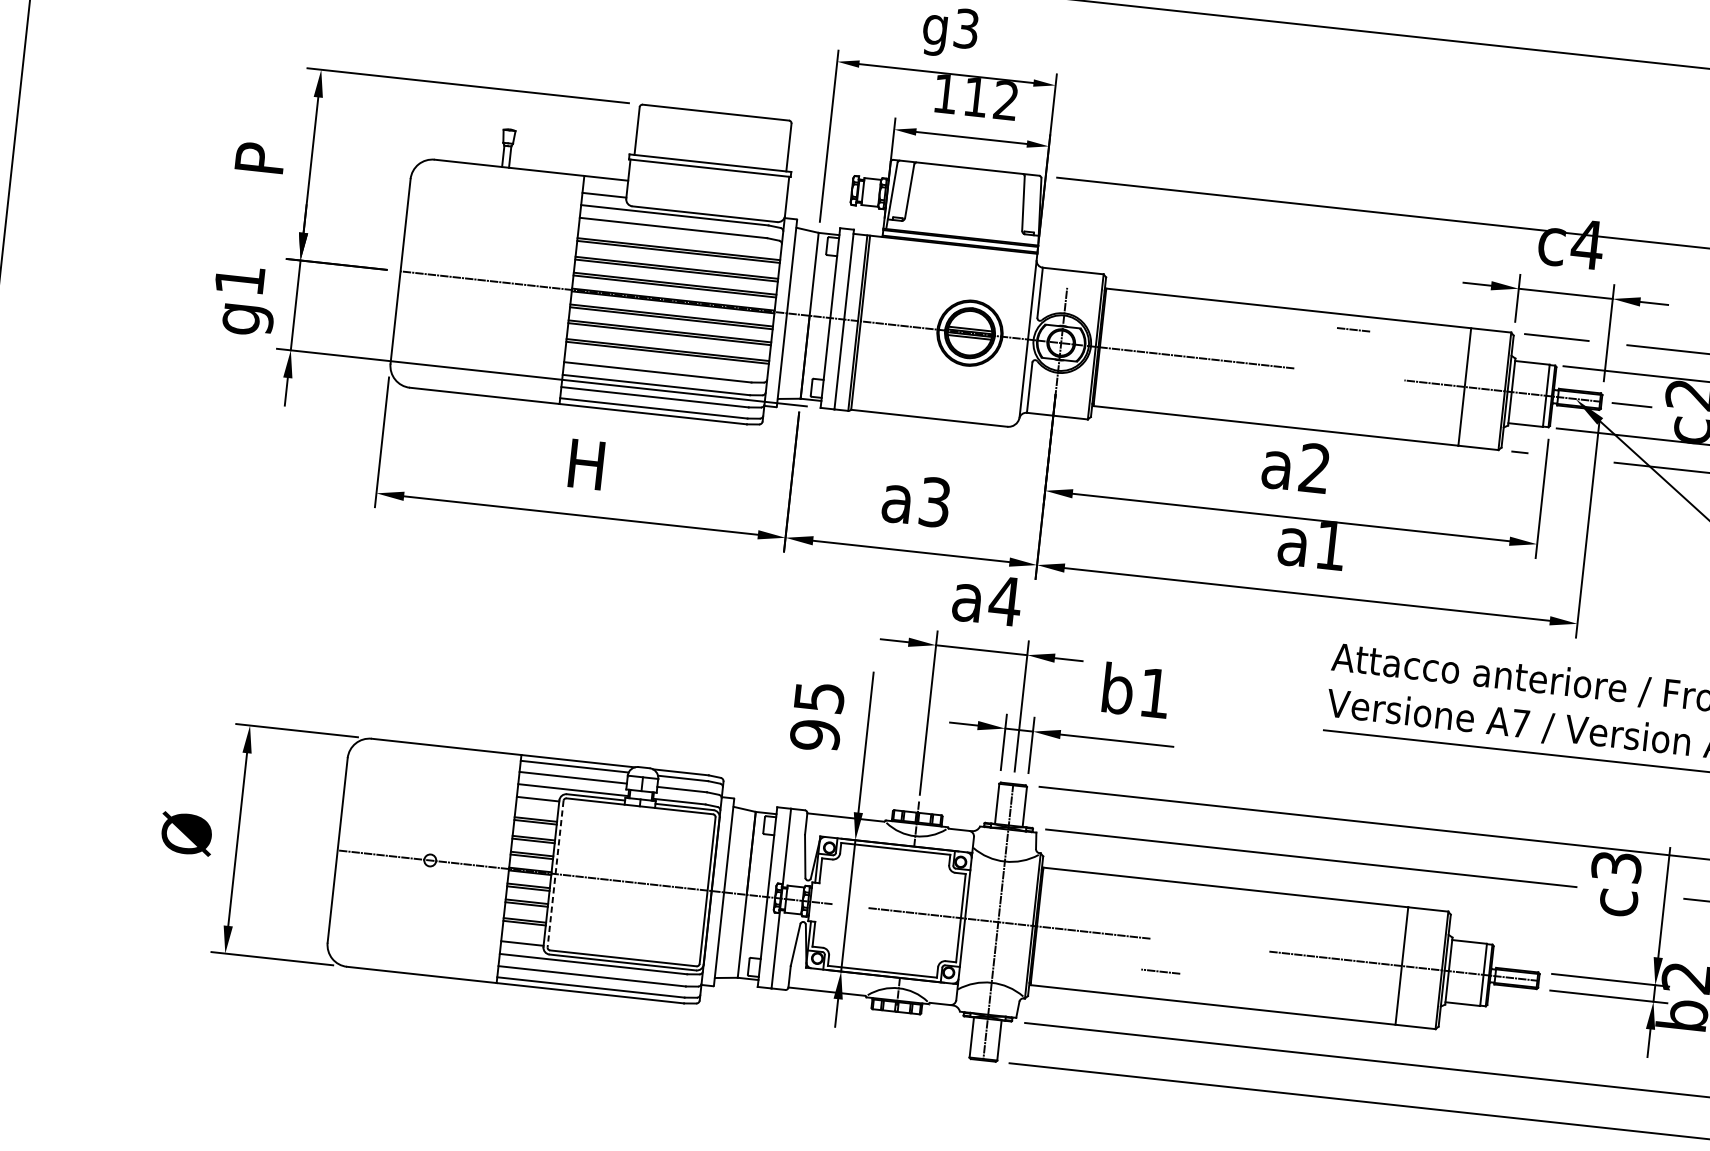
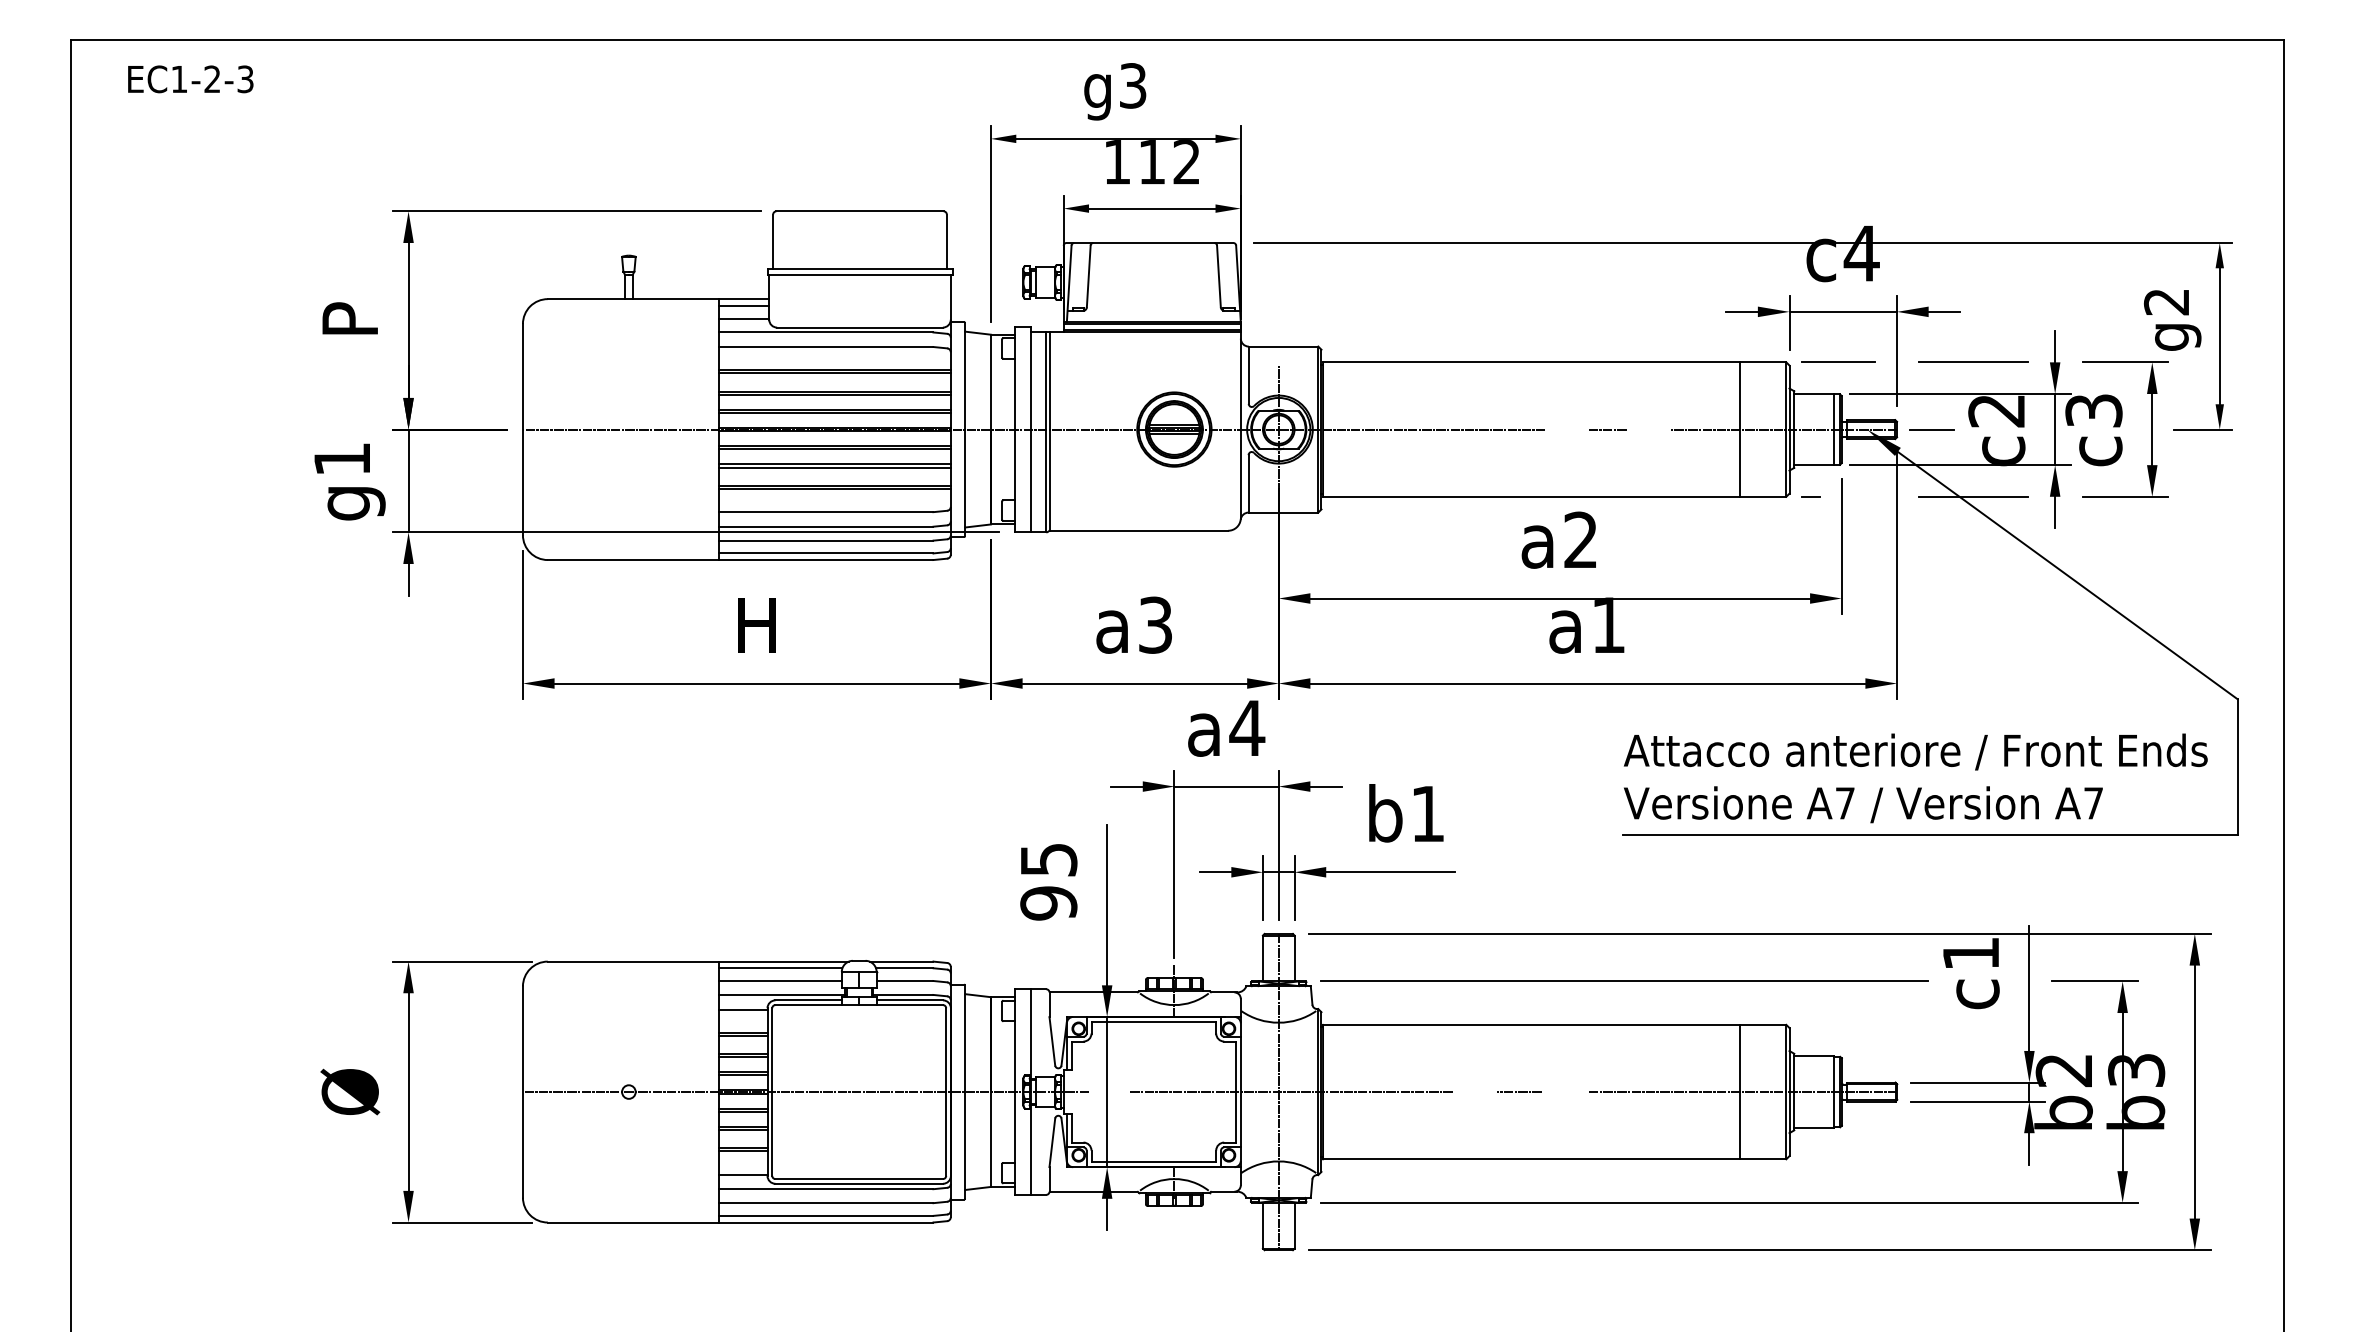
line: (606, 183) -> (744, 305), added
line: (1353, 329) -> (1607, 429), moved
text: (1616, 866) -> (1970, 953), c3 -> c1
line: (555, 874) -> (772, 1092), dashed -> solid
line: (1160, 971) -> (1519, 1091), moved

